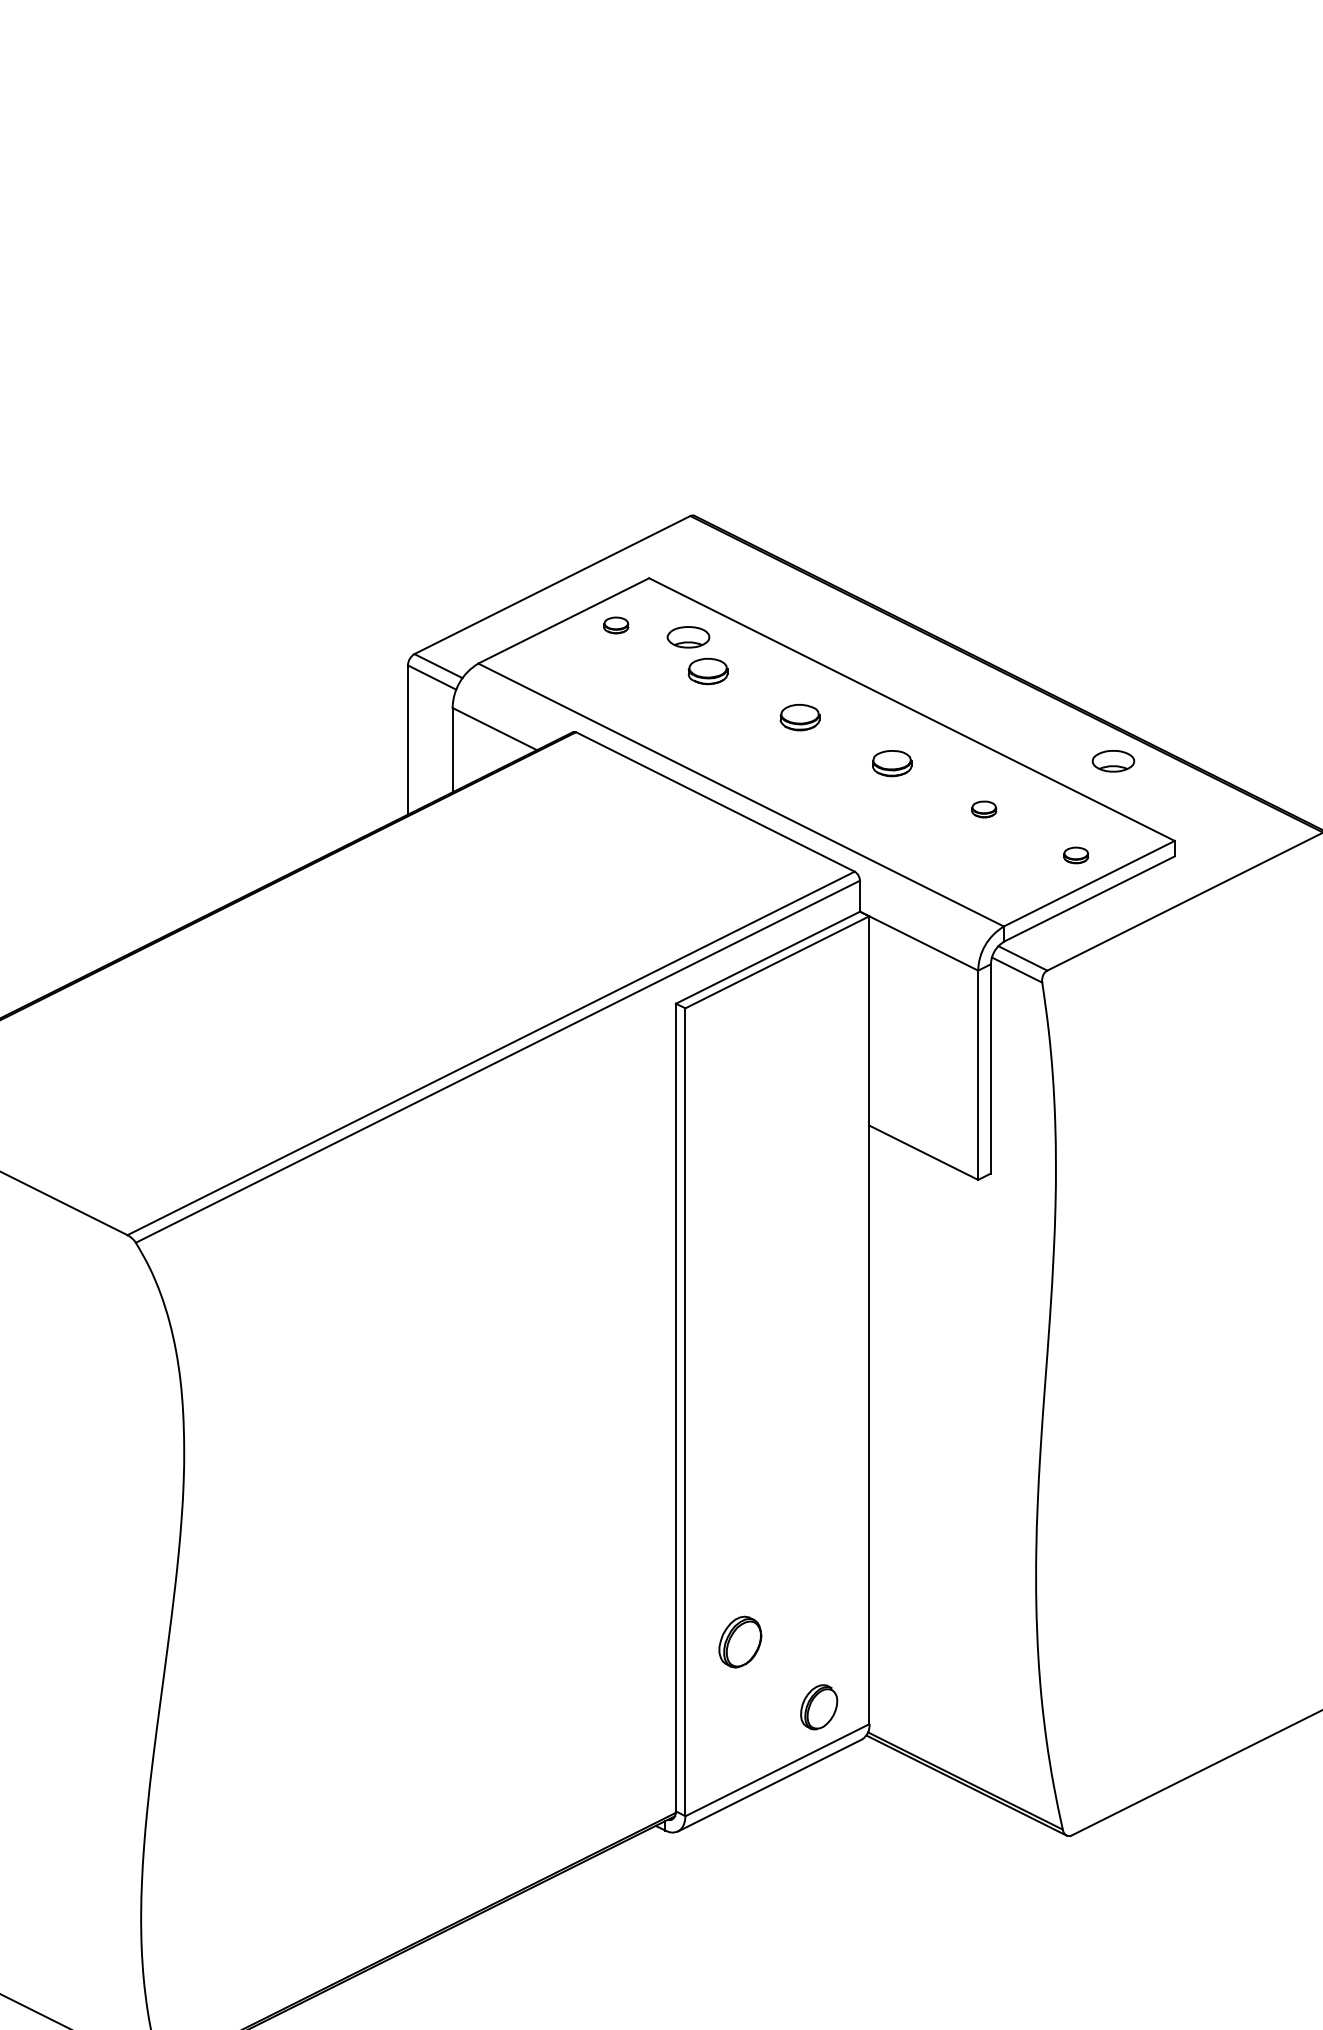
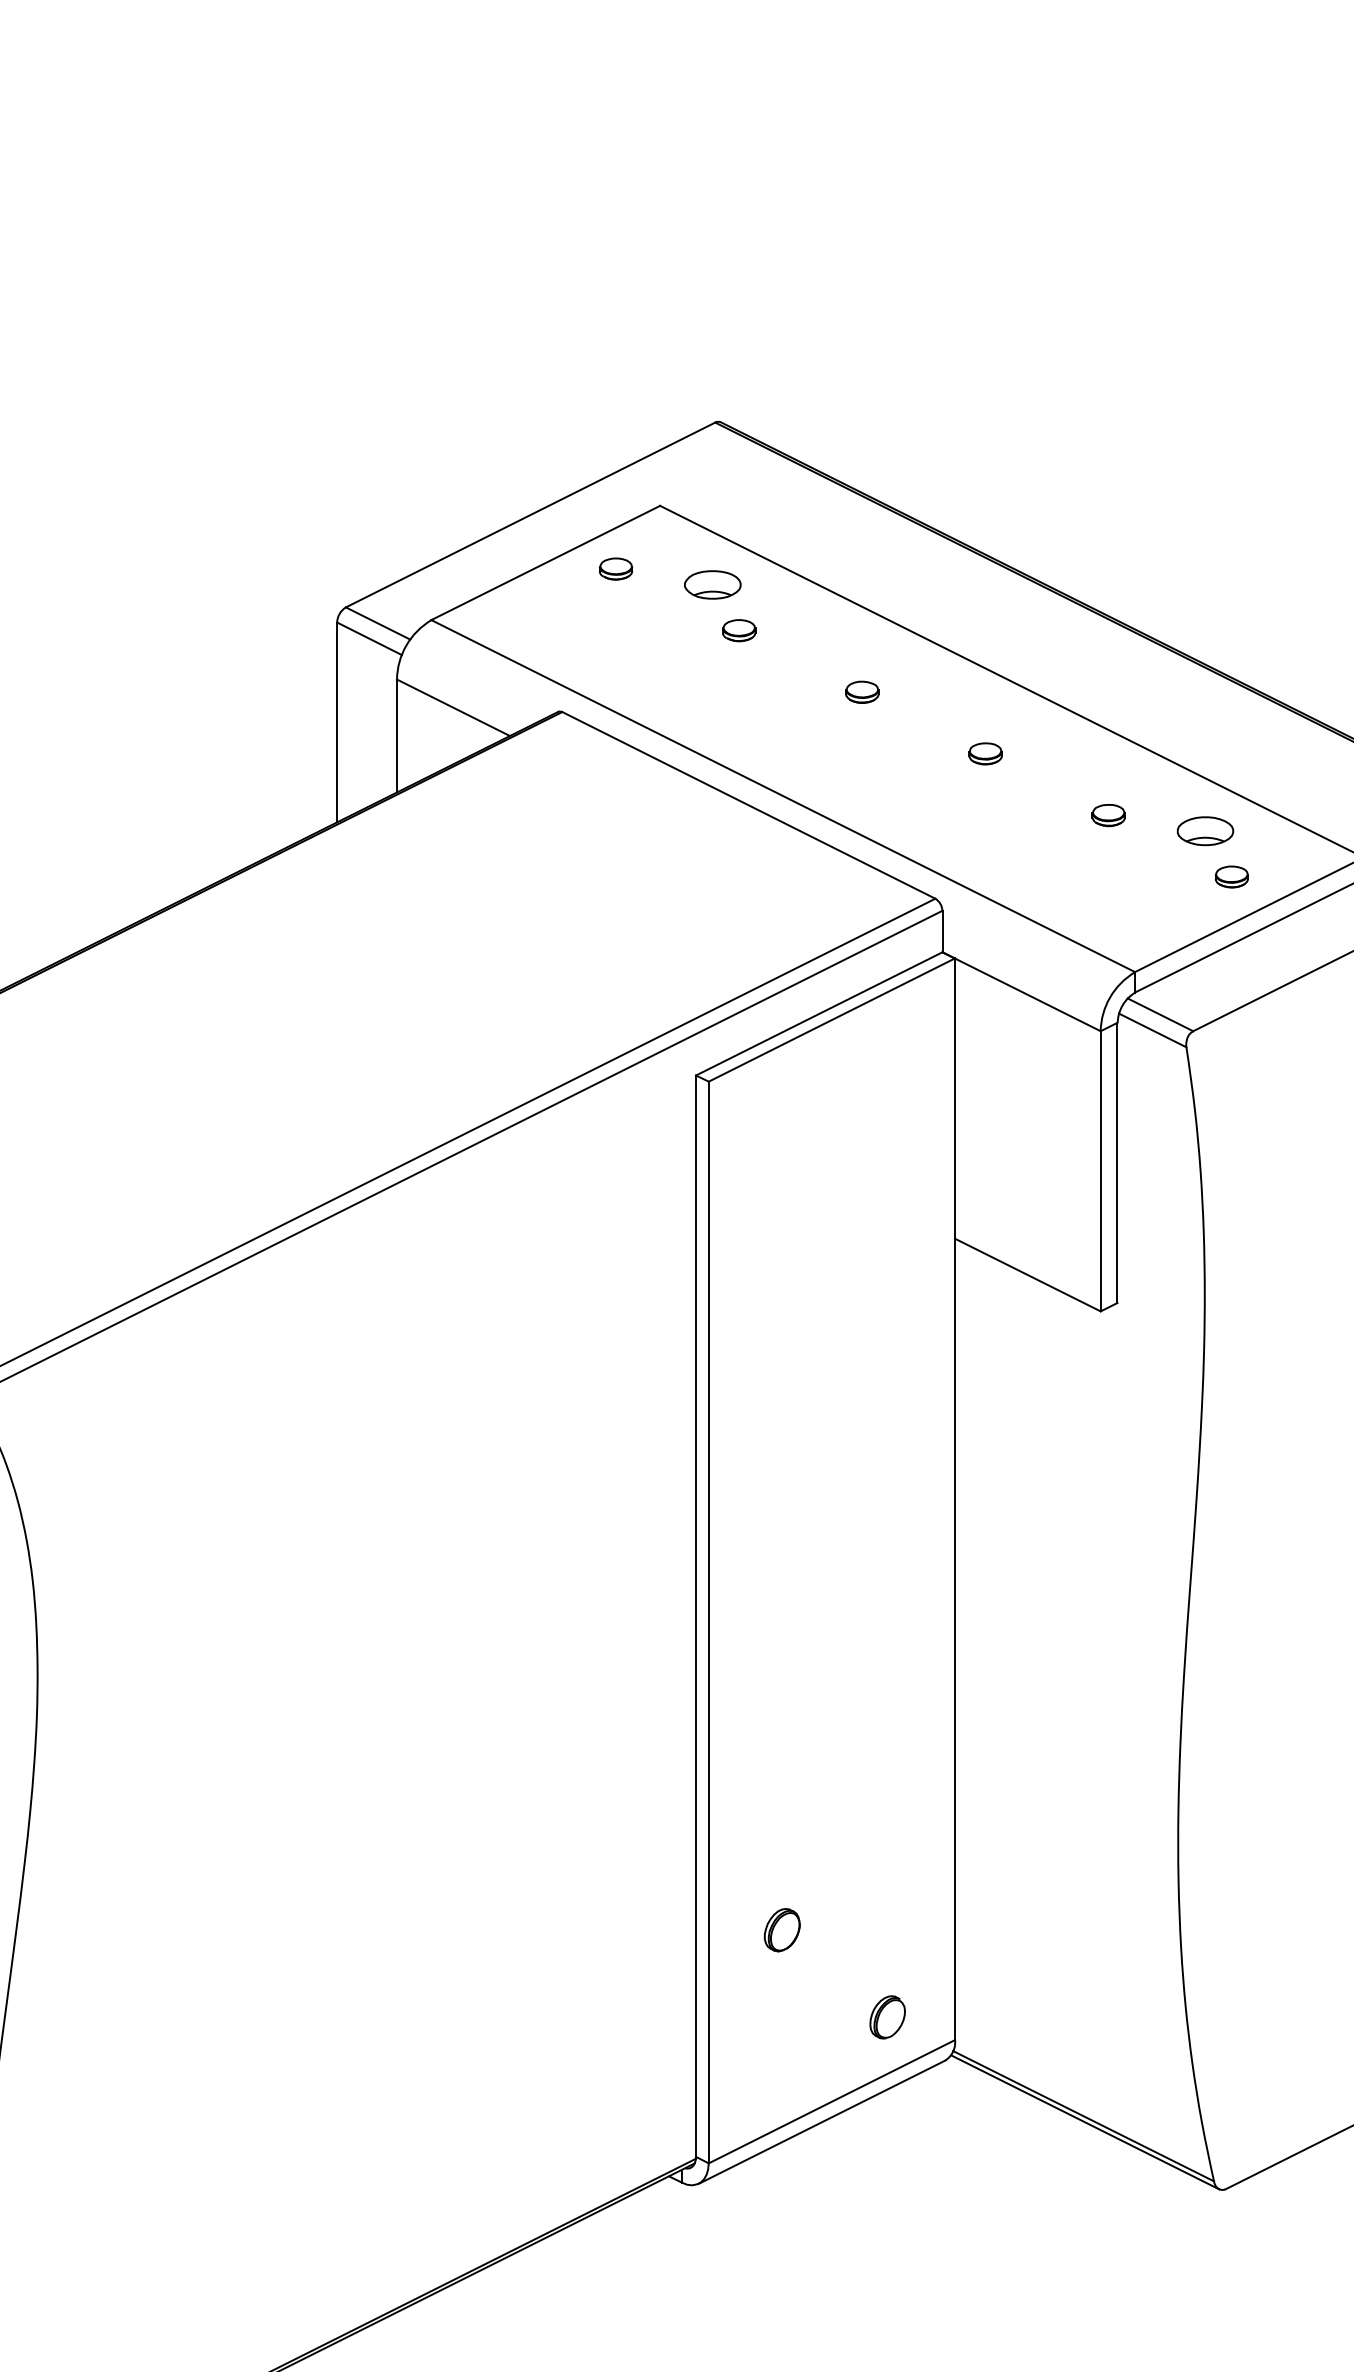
part: (708, 671) -> (739, 630), size x0.62
part: (800, 717) -> (862, 692), size x0.62
part: (1113, 761) -> (1205, 831), moved
part: (892, 763) -> (985, 753), size x0.62
part: (740, 1641) -> (782, 1929), size x0.62
part: (818, 1706) -> (886, 2016), size x0.71

